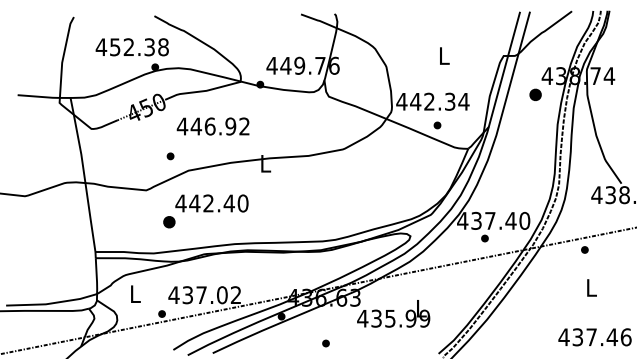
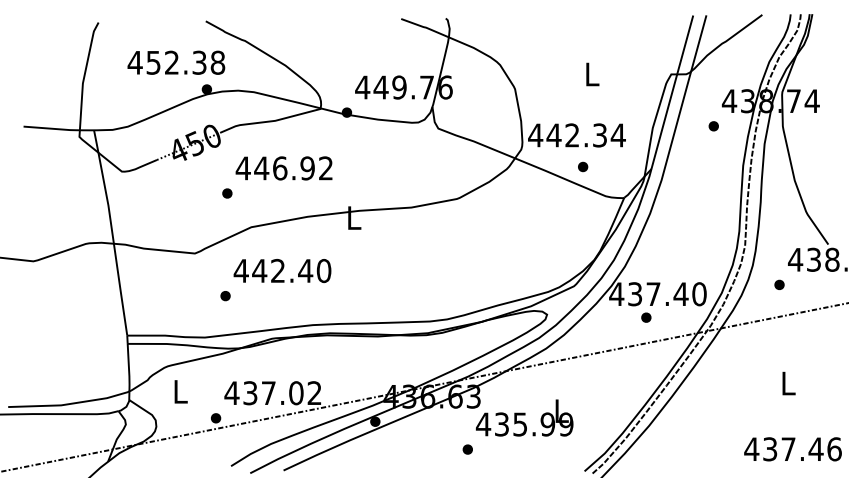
part: (535, 94) -> (713, 125), size x0.62
part: (170, 156) -> (227, 193), moved
part: (168, 222) -> (224, 296), size x0.62
part: (584, 249) -> (778, 284), moved
part: (325, 343) -> (467, 449), moved

